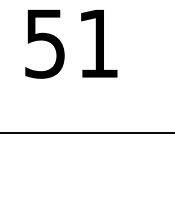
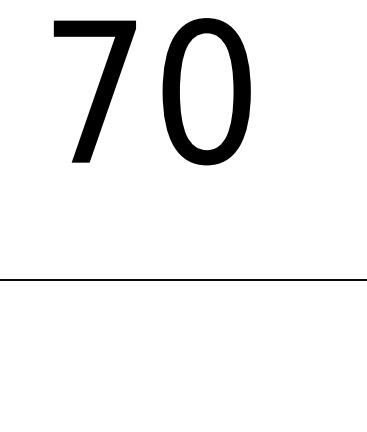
text: (72, 43) -> (152, 91), 51 -> 70

